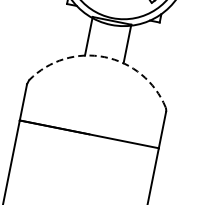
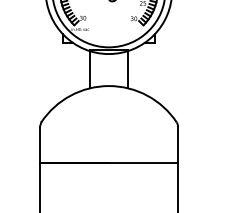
arc: (105, 57) -> (109, 86), dashed -> solid

